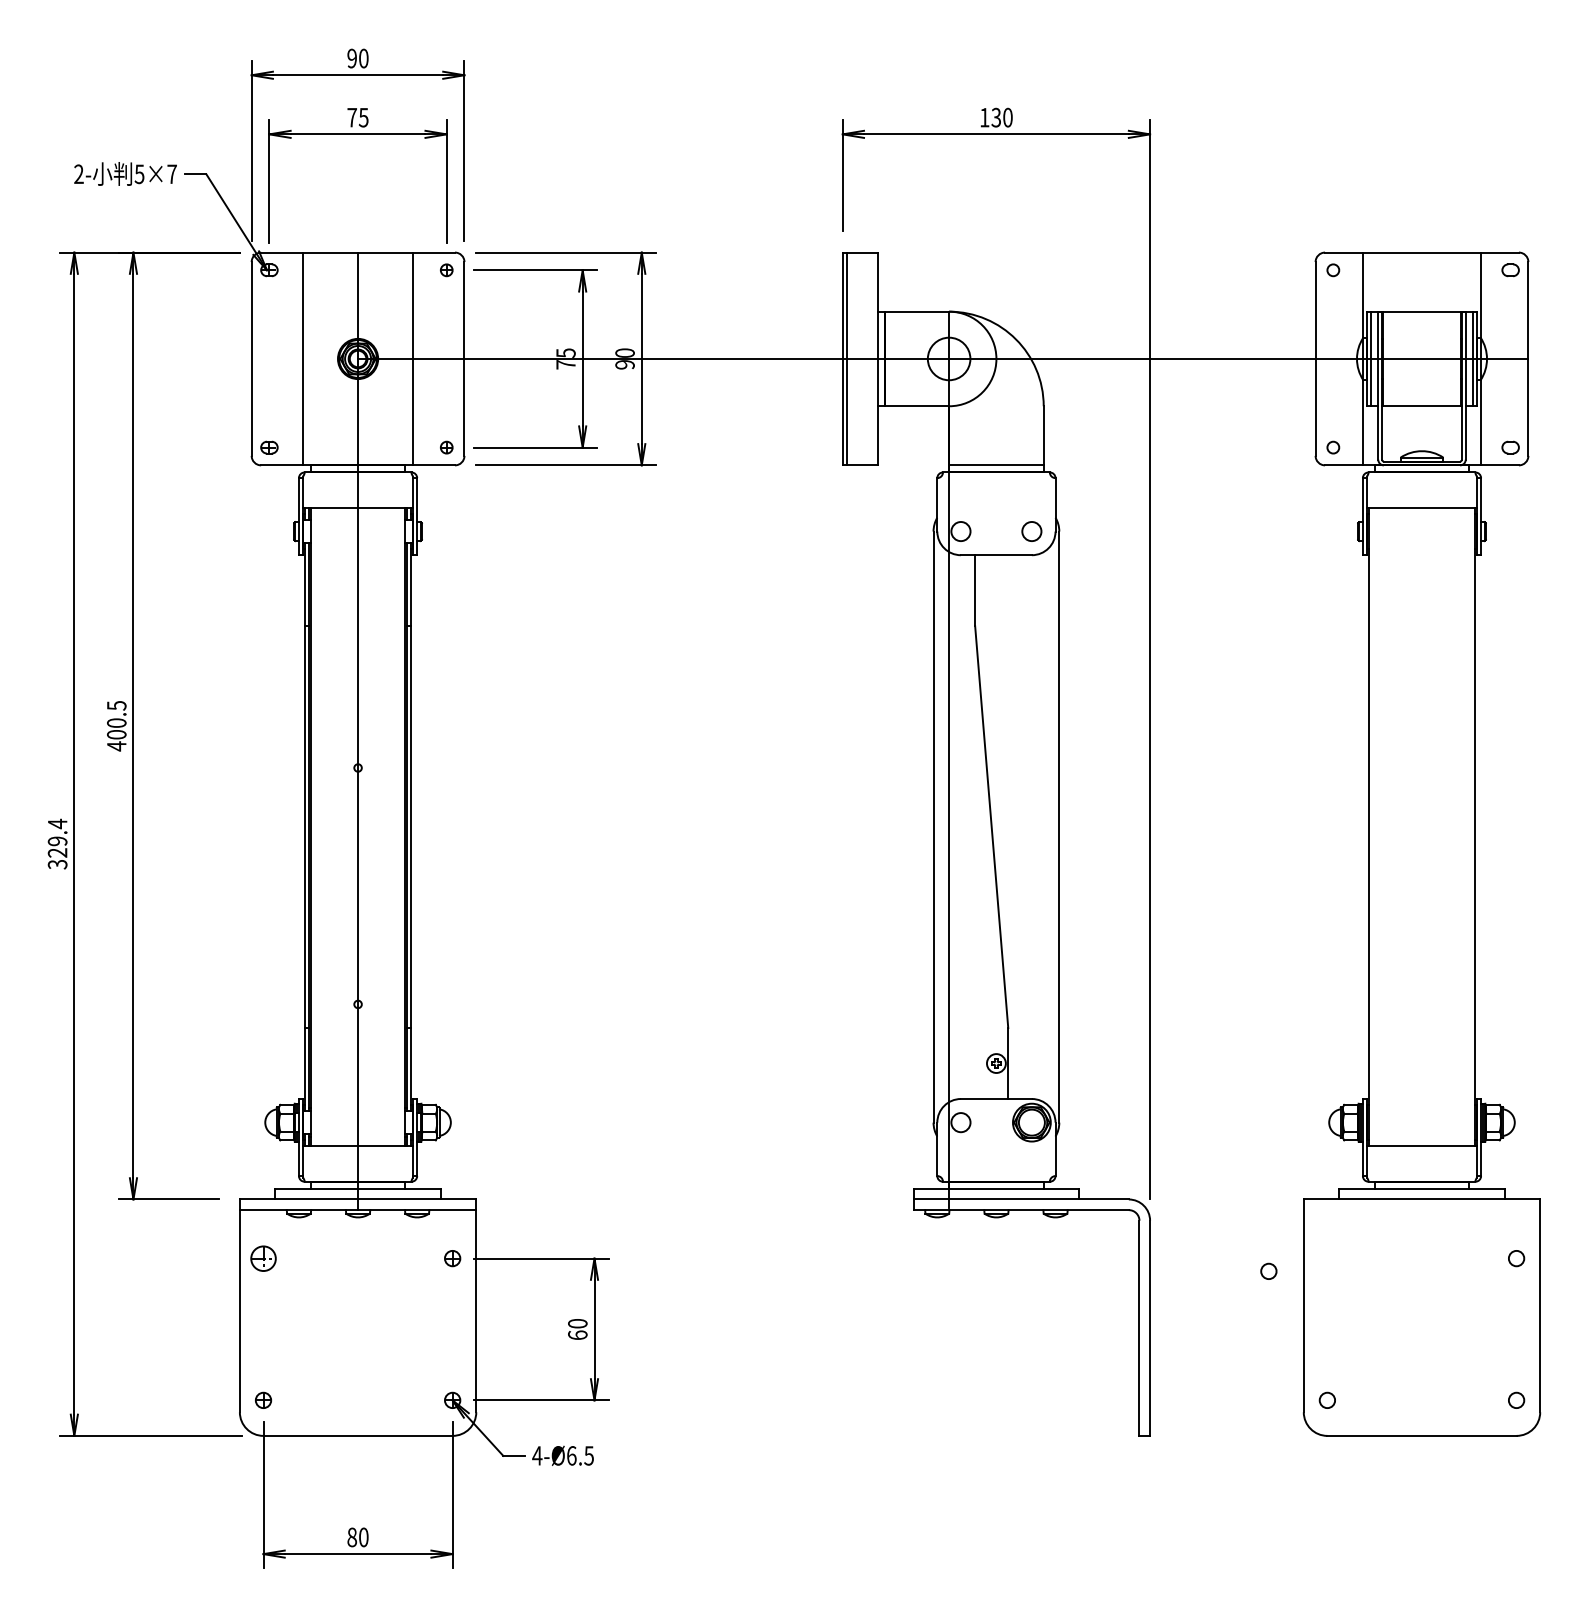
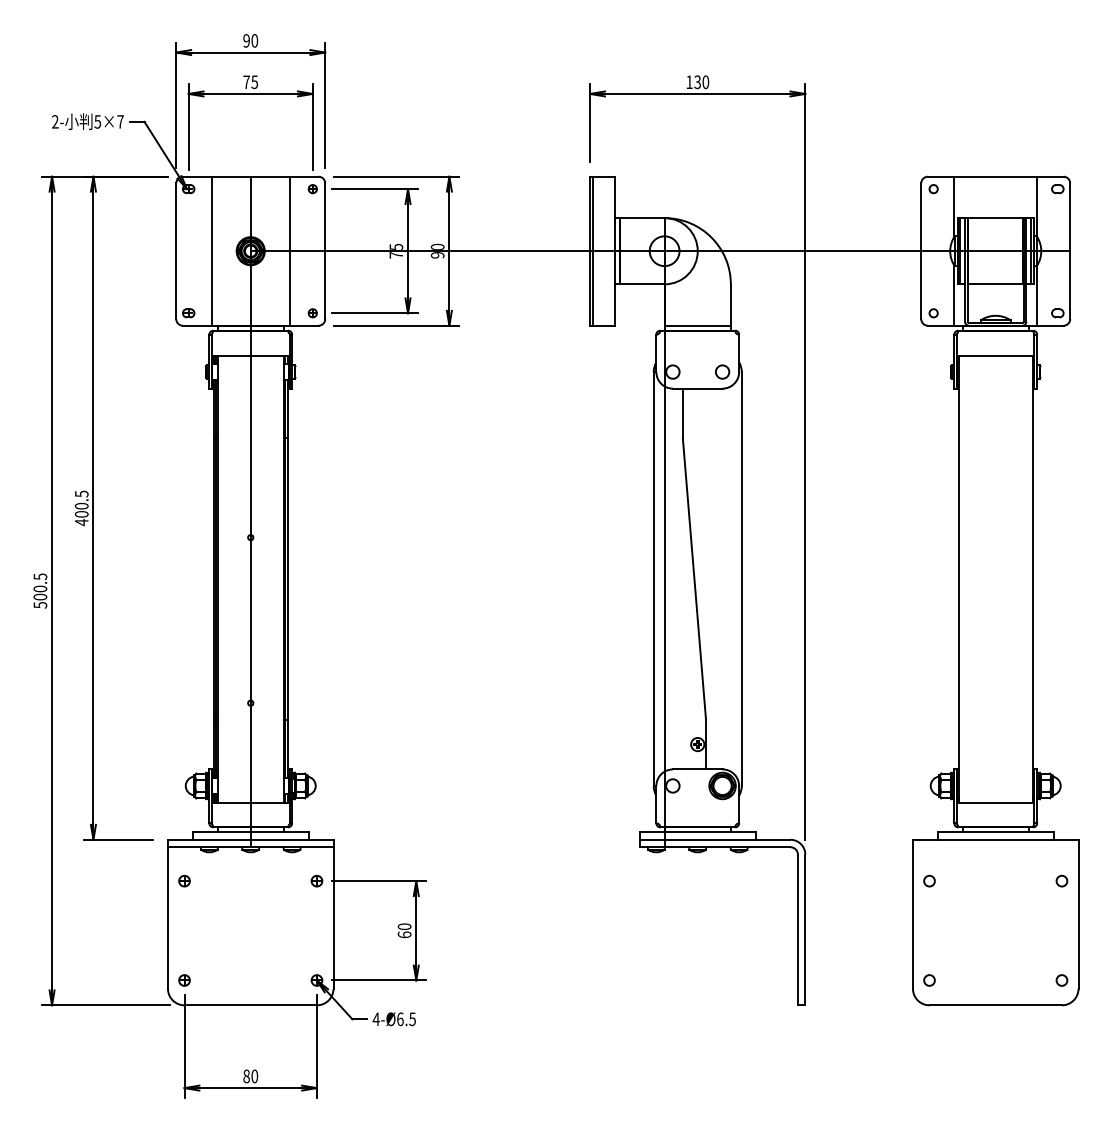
text: (57, 843) -> (40, 590), 329.4 -> 500.5
part: (263, 1257) -> (184, 880), size x0.62
circle: (1268, 1270) -> (929, 880), moved

